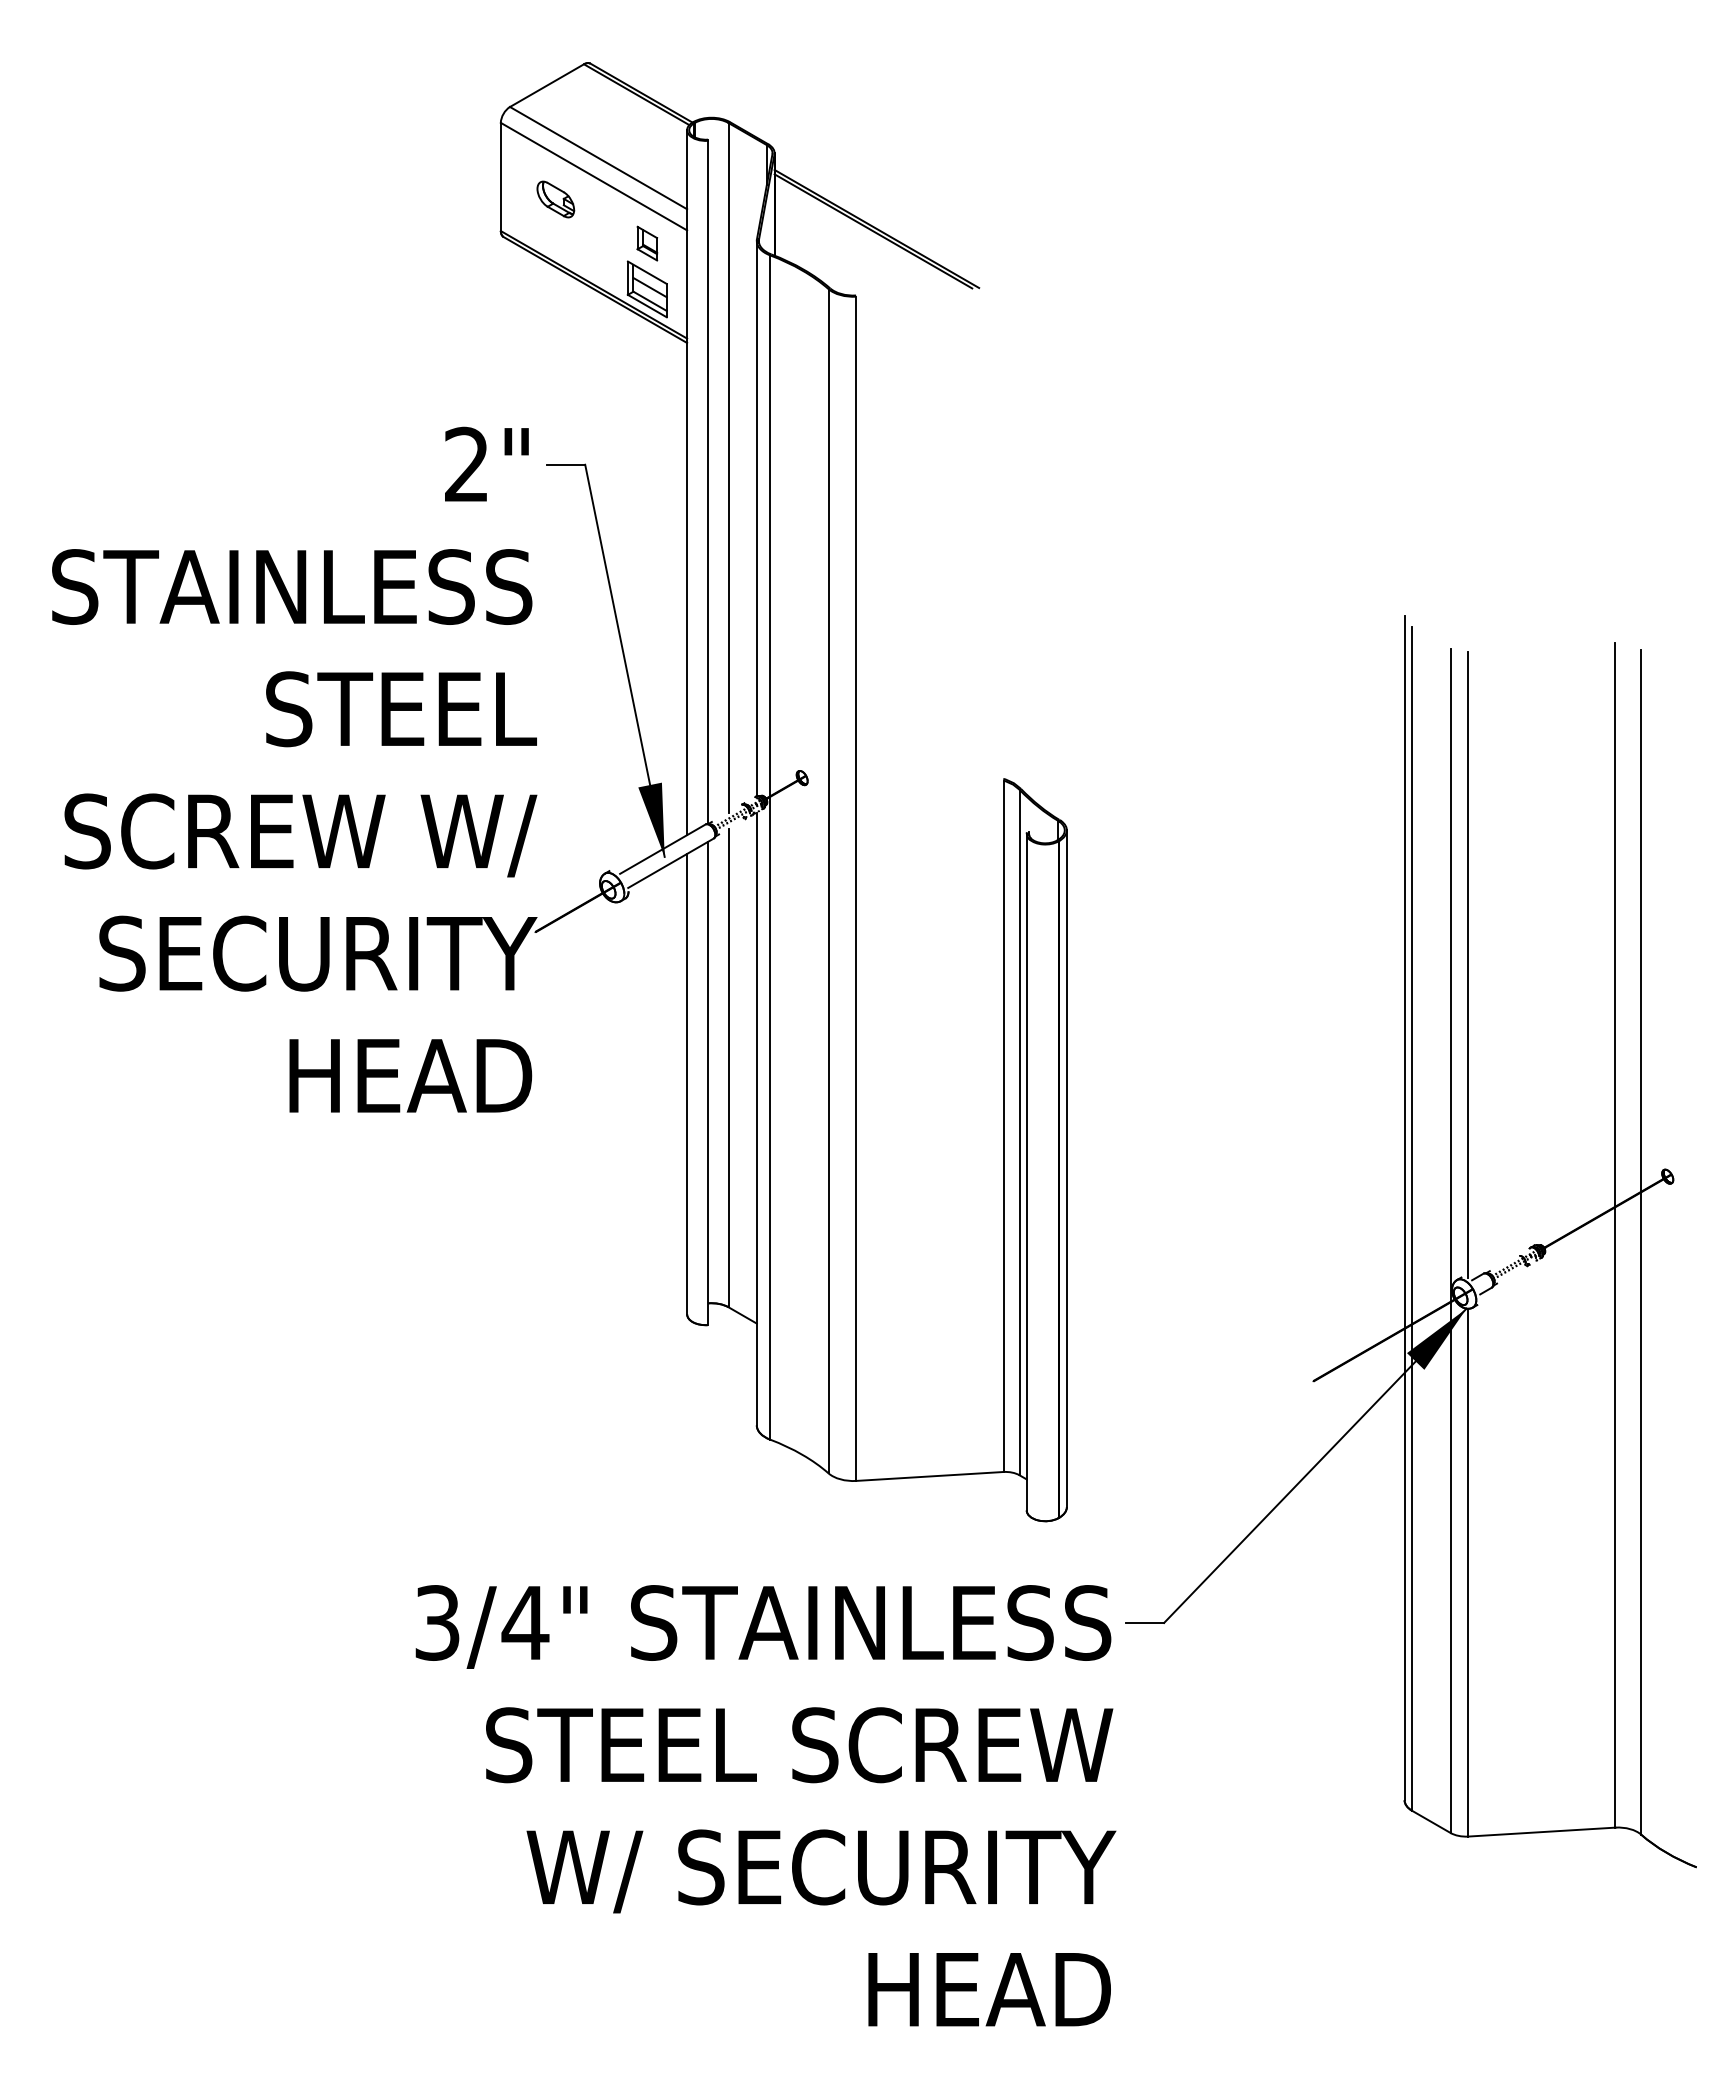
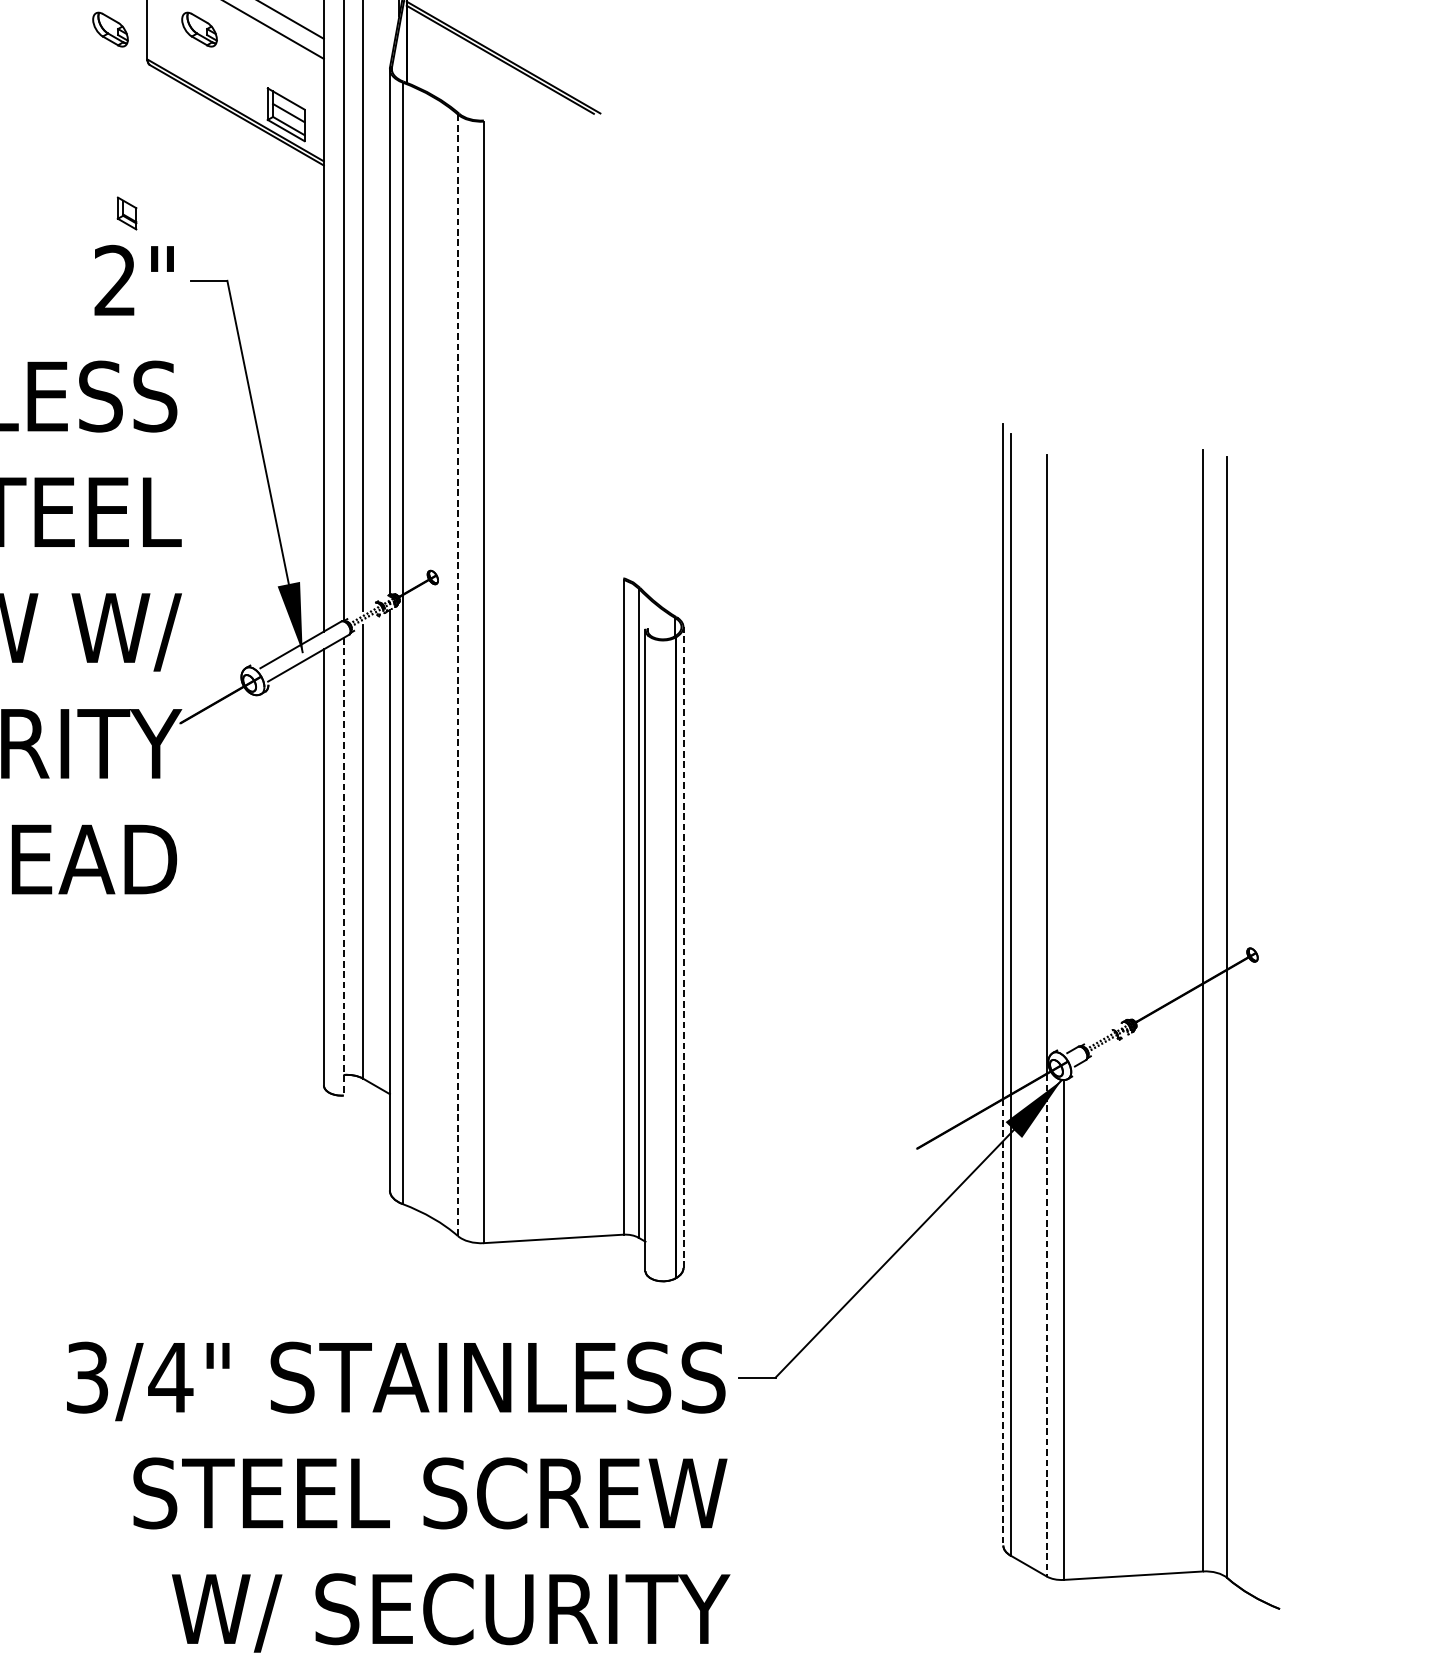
part: (461, 199) -> (110, 29), added
part: (647, 243) -> (127, 213), moved
line: (828, 881) -> (457, 675), solid -> dashed
line: (1468, 964) -> (1063, 754), removed
line: (708, 1083) -> (344, 866), solid -> dashed
line: (1066, 1168) -> (683, 947), solid -> dashed
line: (1404, 1564) -> (1003, 1322), solid -> dashed
line: (1450, 1568) -> (1046, 1326), solid -> dashed

